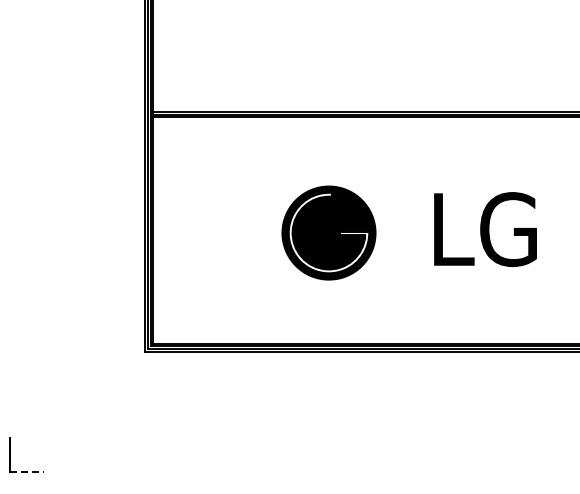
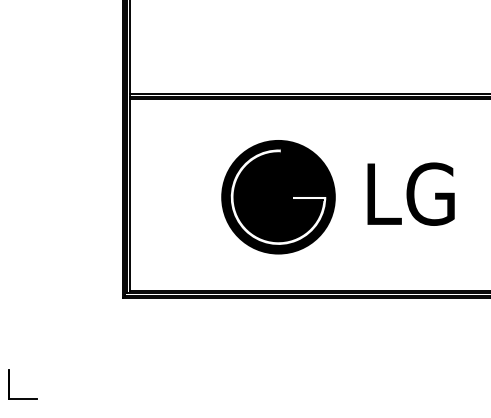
part: (328, 232) -> (278, 196), size x1.43
line: (27, 471) -> (23, 399), dashed -> solid

